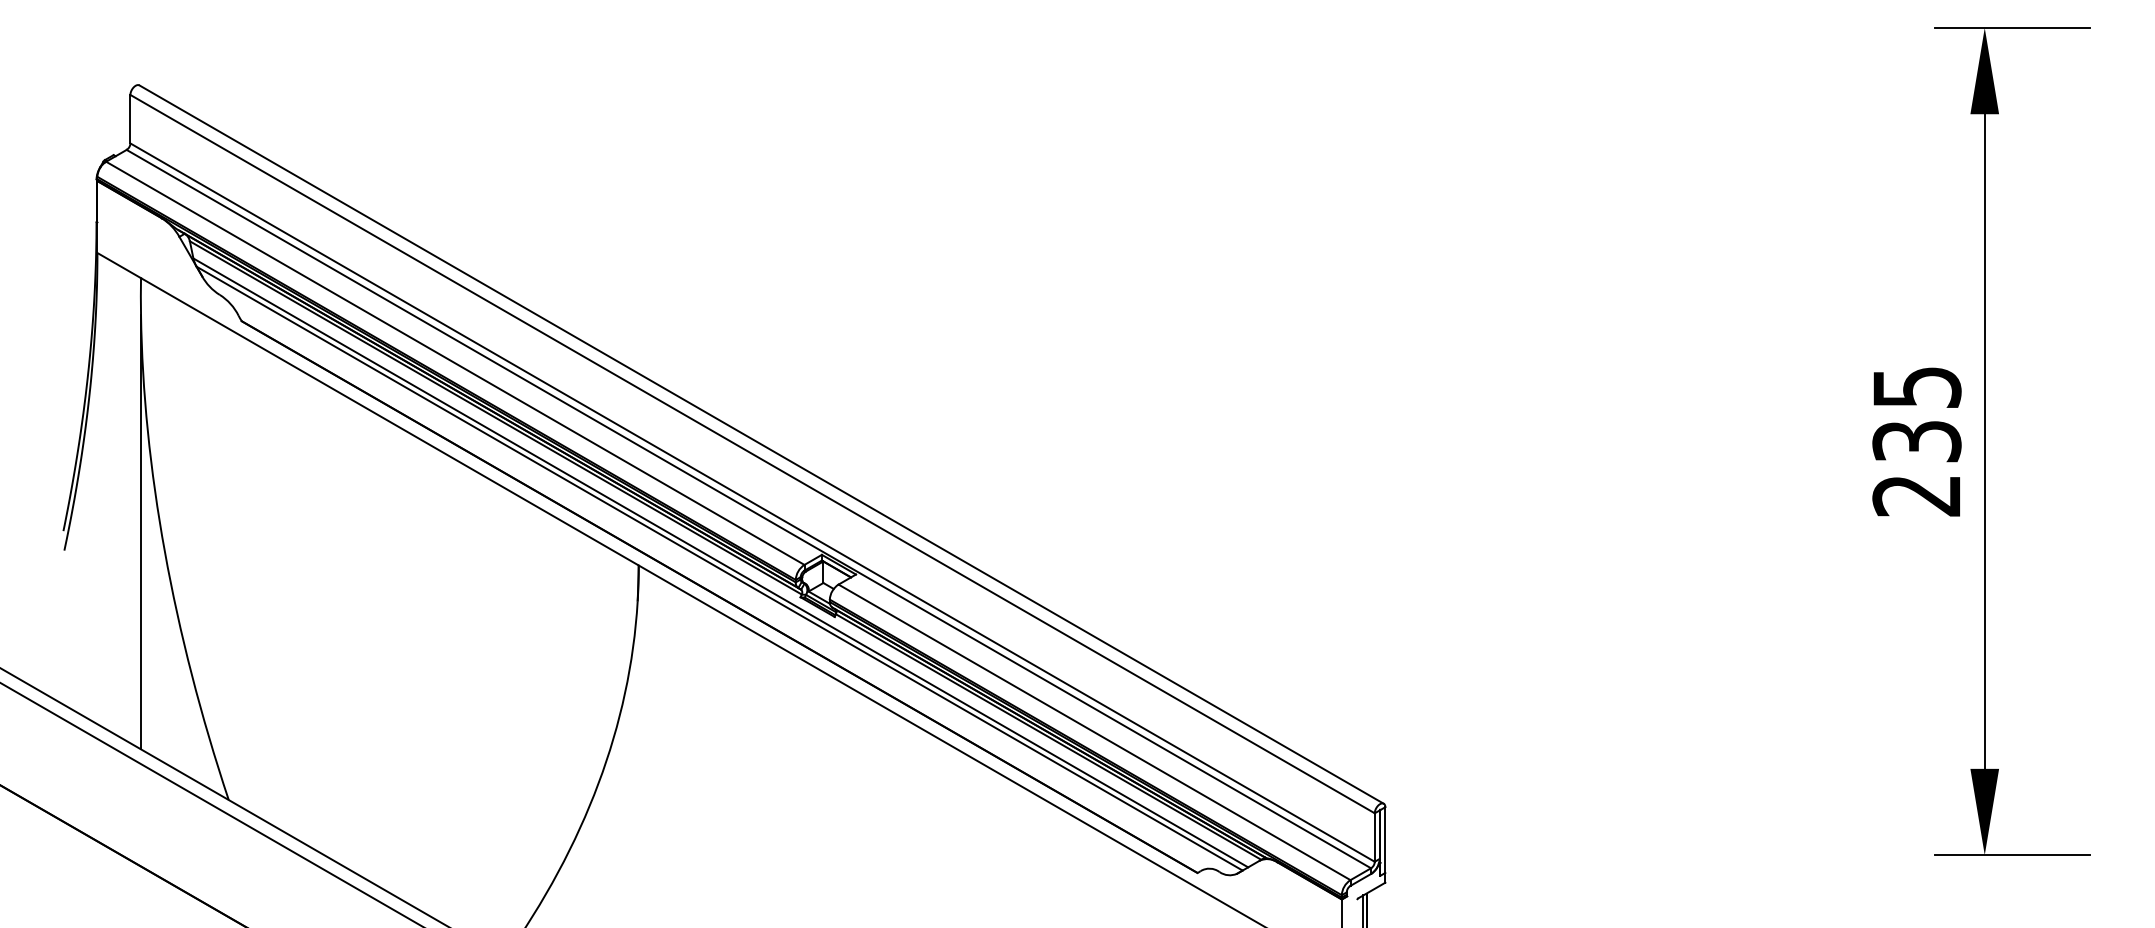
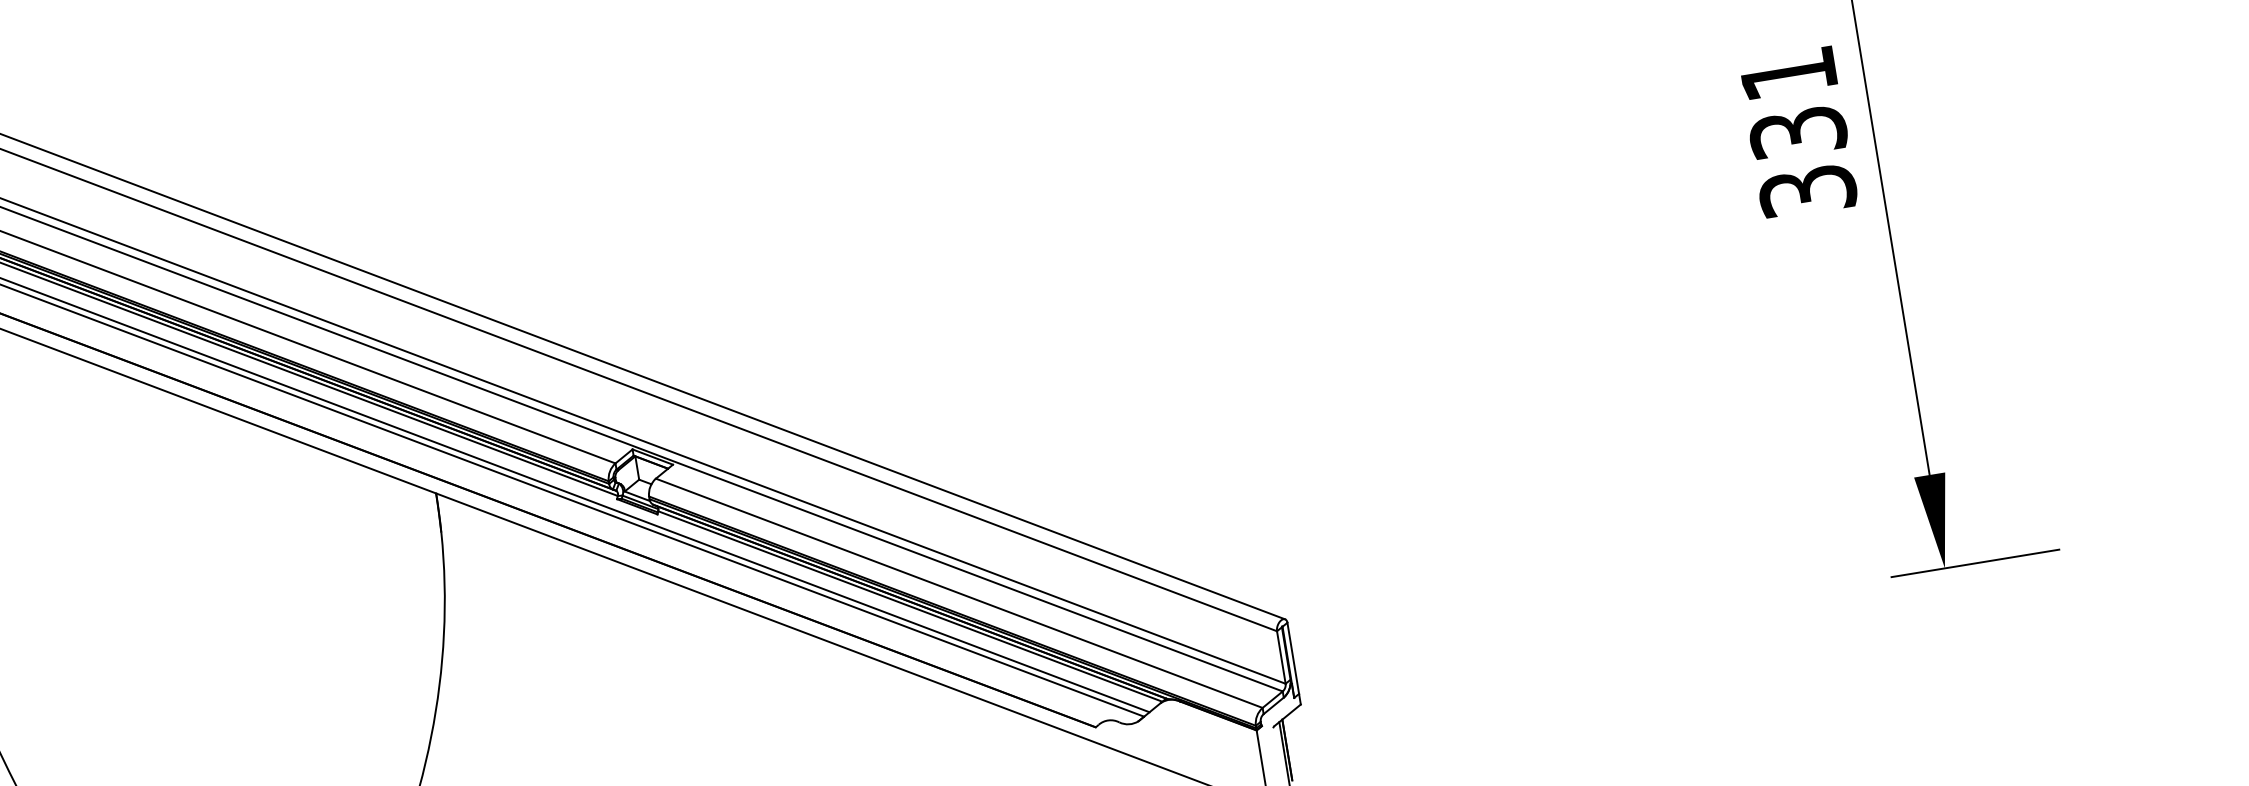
text: (1916, 441) -> (1797, 132), 235 -> 331

